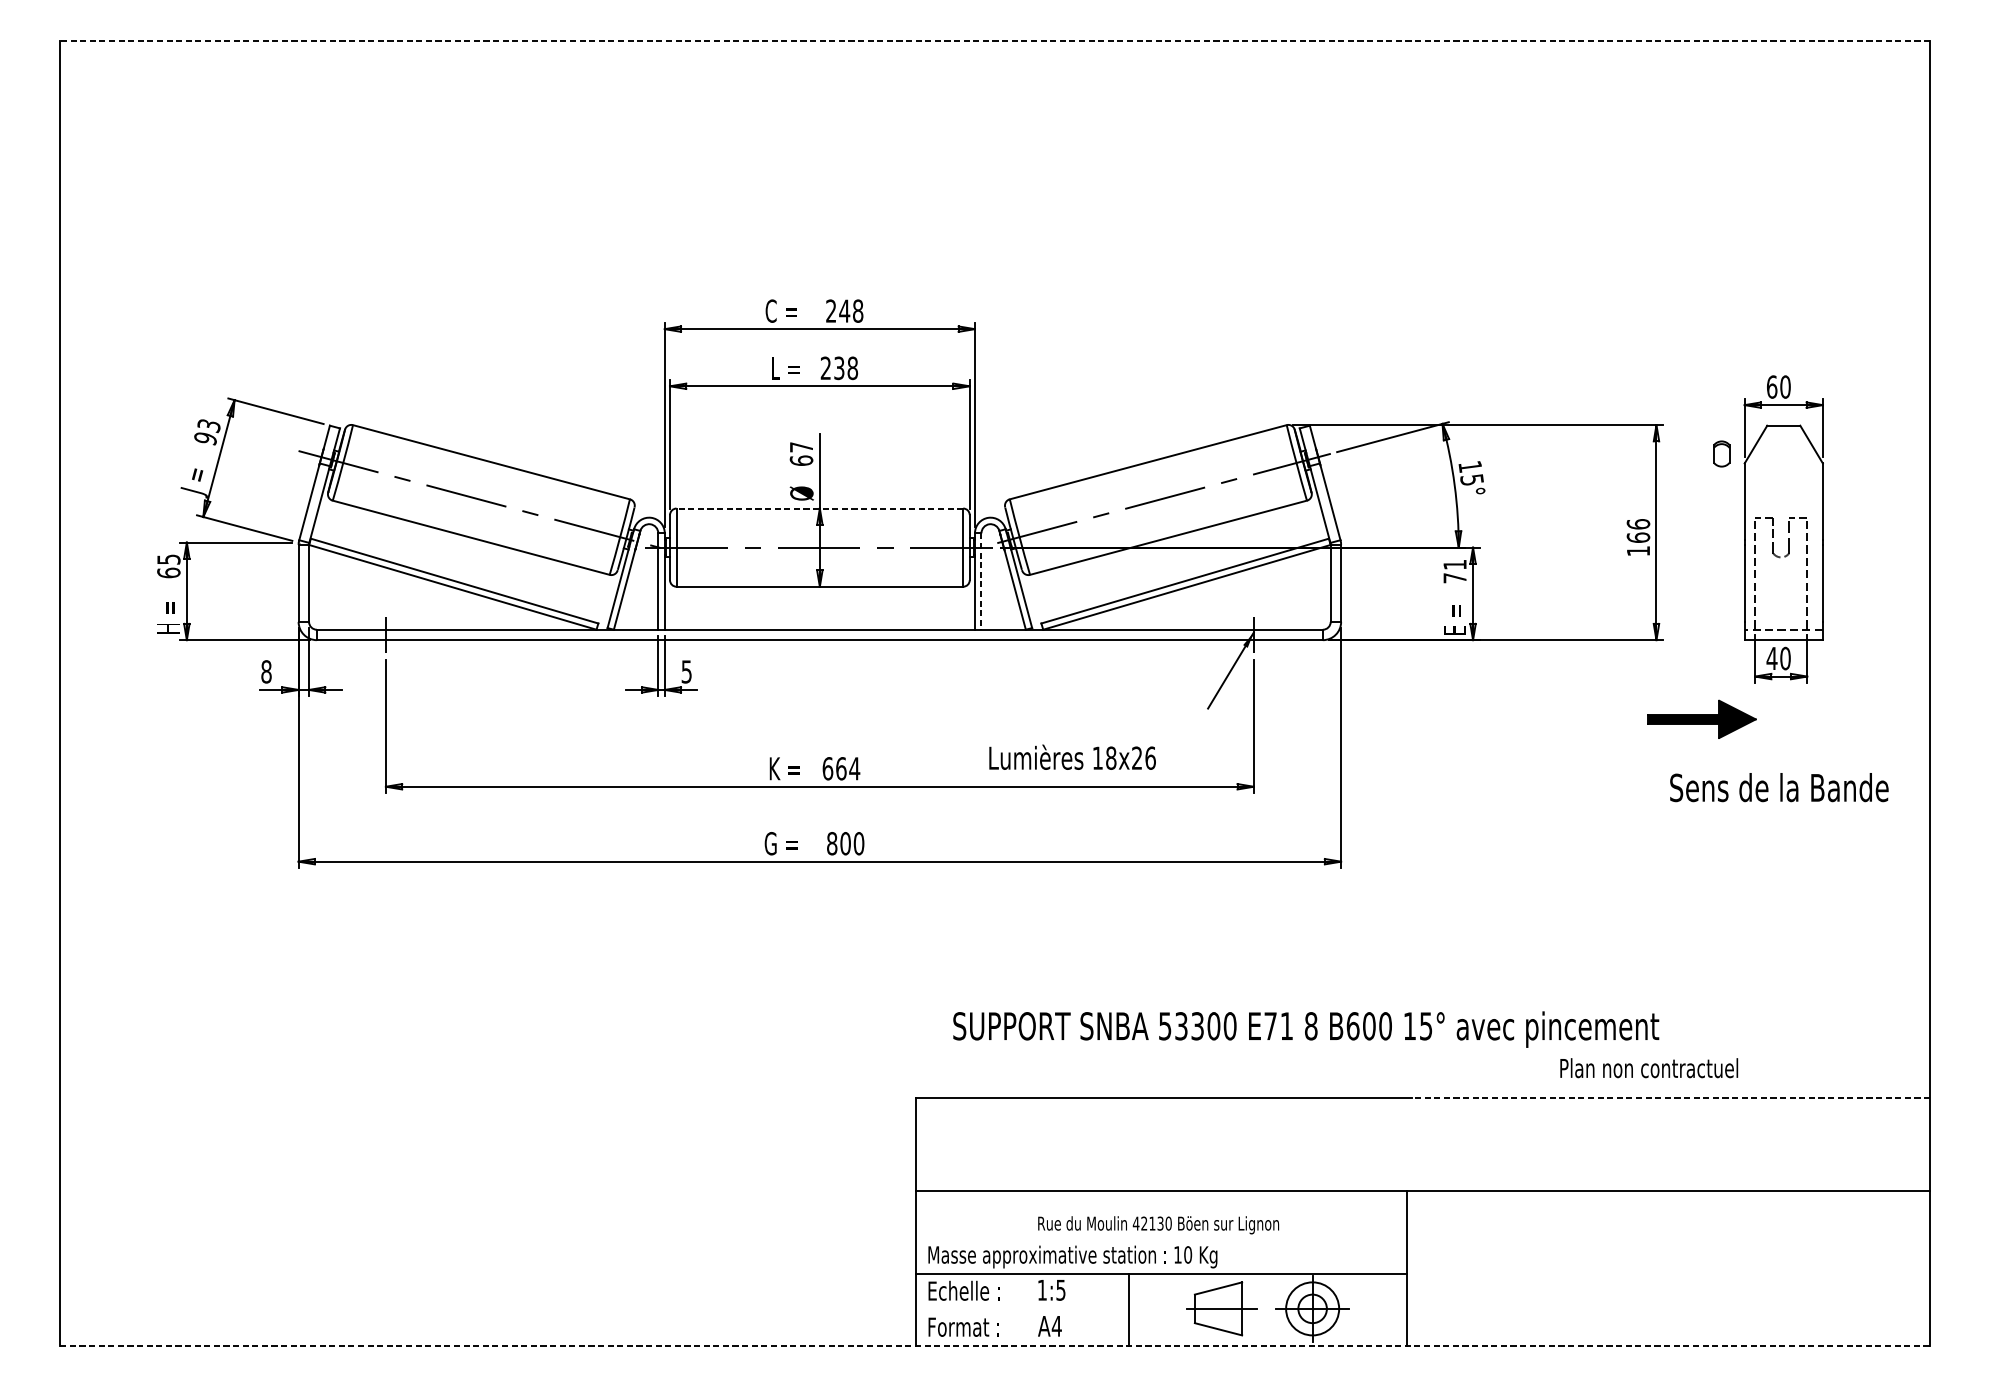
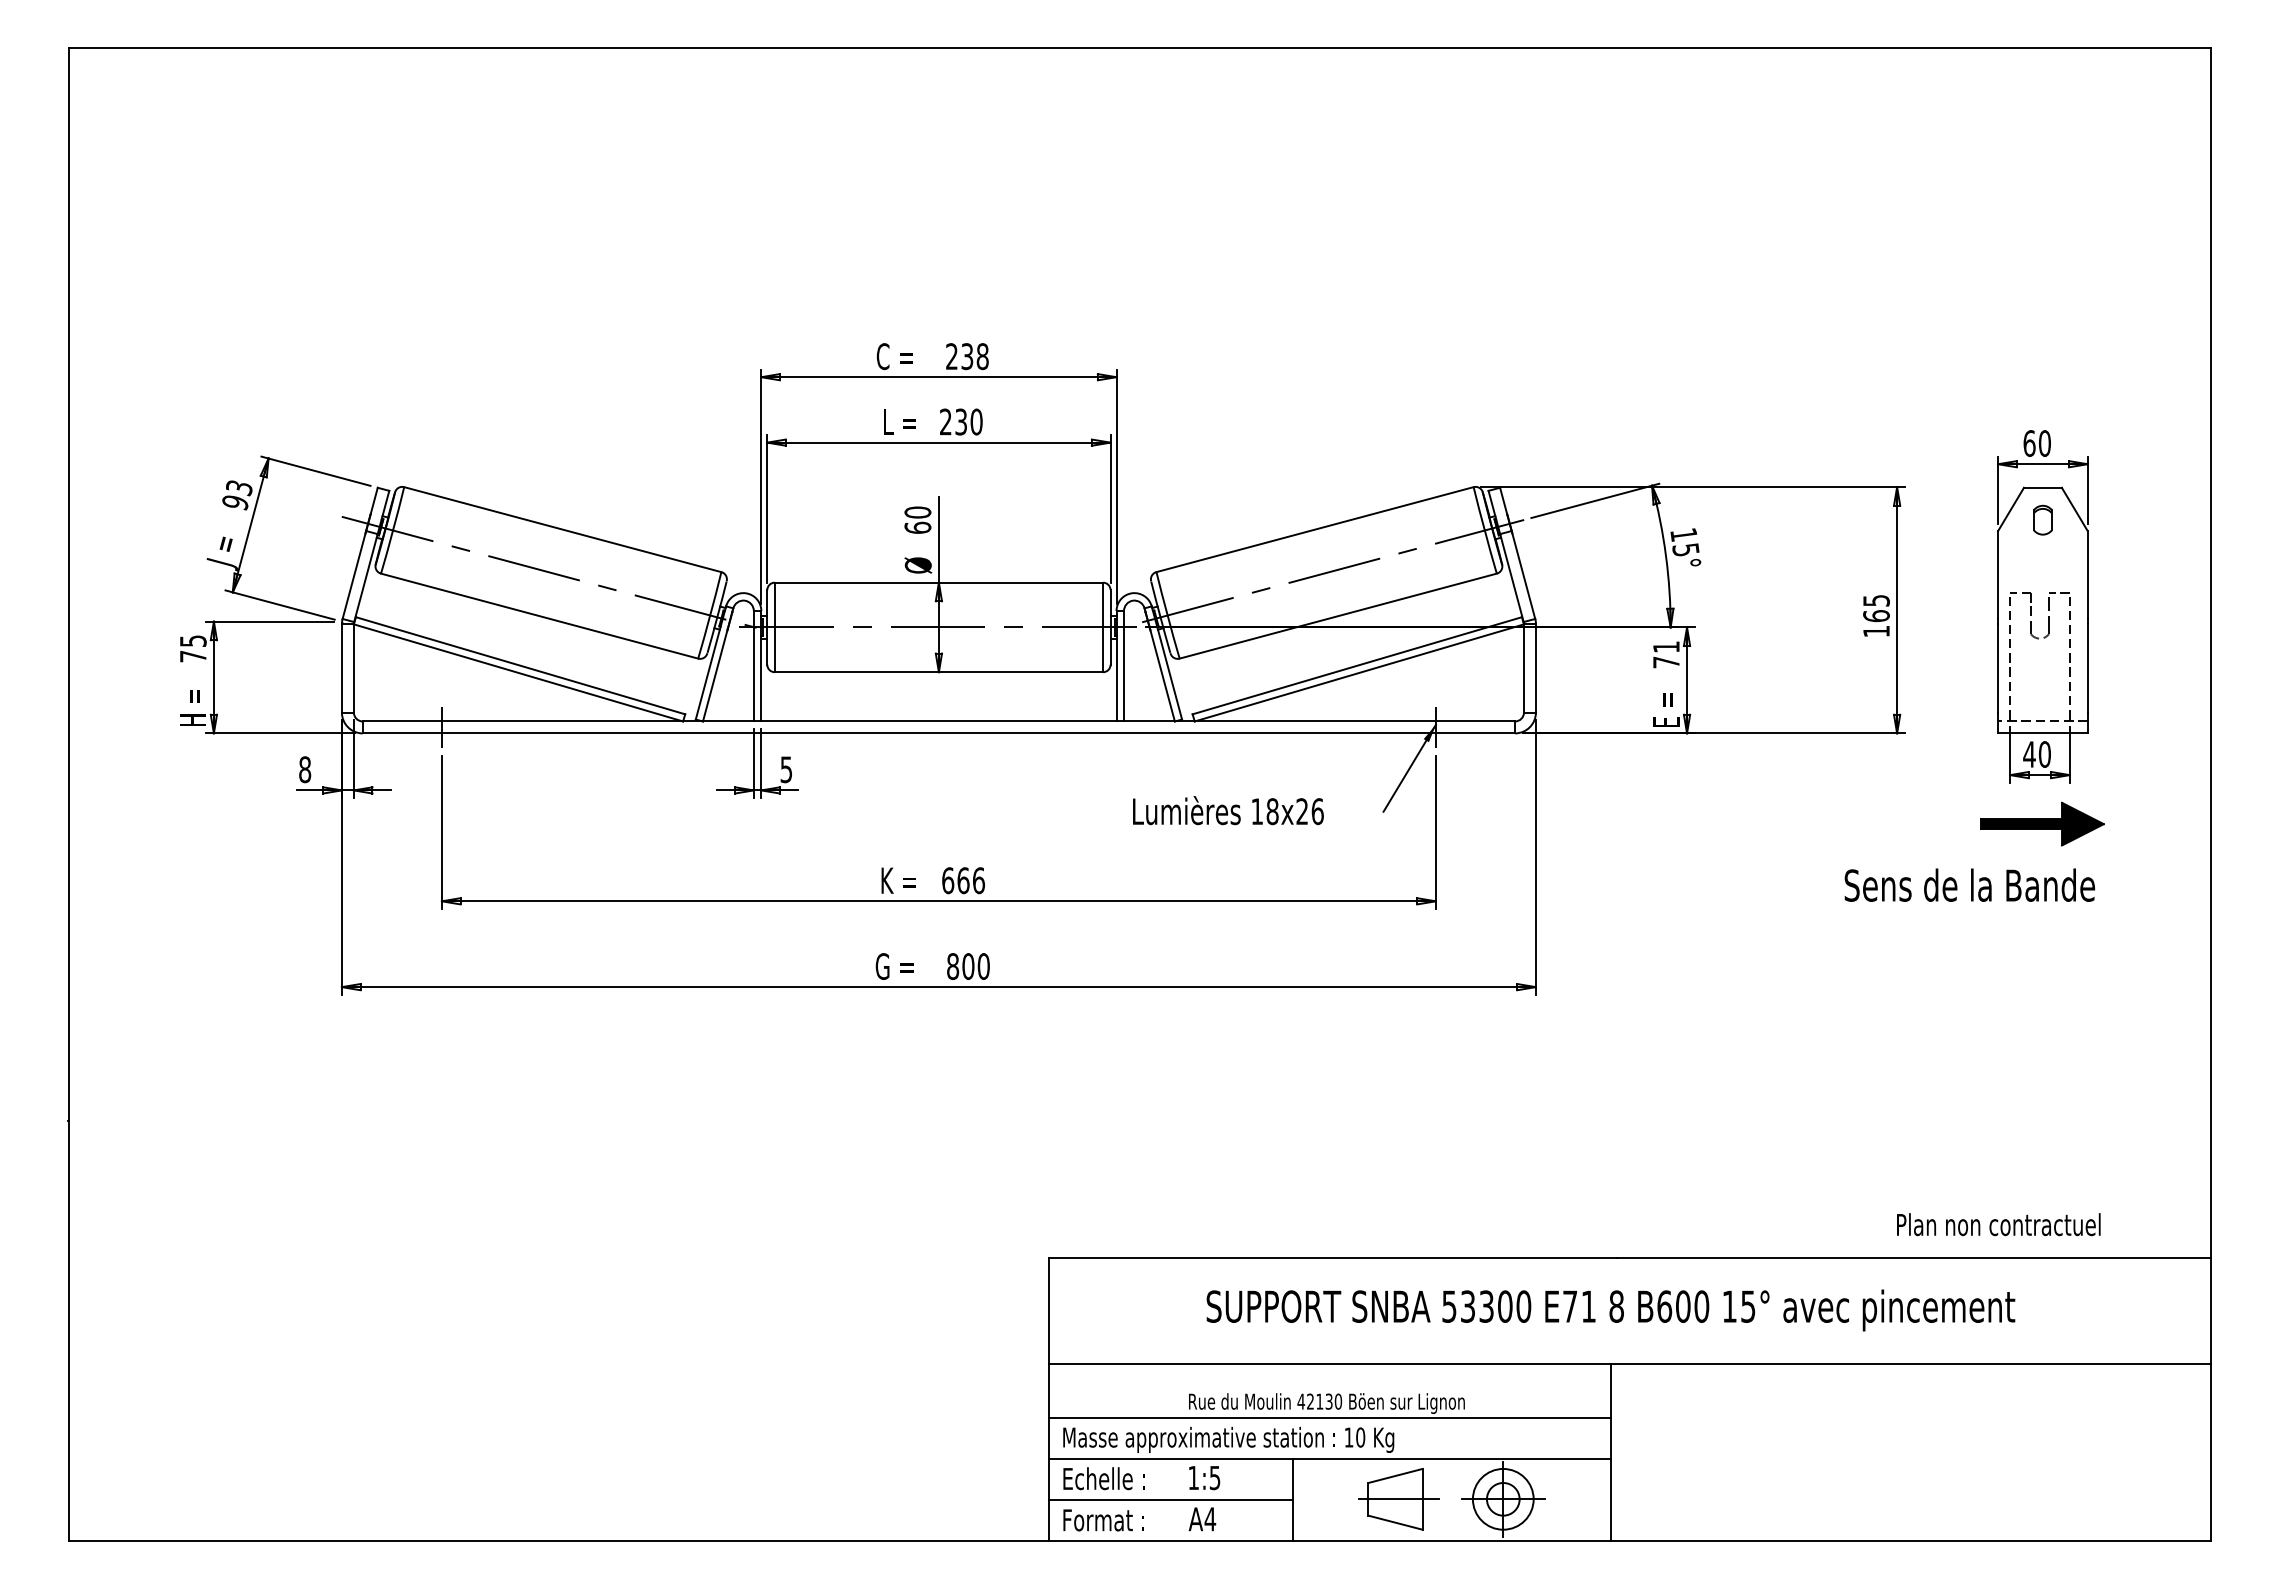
line: (995, 41) -> (1139, 47), dashed -> solid
text: (844, 311) -> (967, 356), 248 -> 238
text: (852, 368) -> (976, 422), 238 -> 230
text: (801, 447) -> (917, 512), 67 -> 60
part: (1721, 453) -> (2042, 519), moved
line: (819, 508) -> (938, 582), dashed -> solid
text: (1638, 524) -> (1876, 600), 166 -> 165
text: (168, 573) -> (192, 656), 65 -> 75
line: (981, 581) -> (1124, 666), dashed -> solid
part: (1702, 718) -> (2042, 823), moved
text: (1072, 757) -> (1228, 810), moved
text: (854, 768) -> (978, 880), 664 -> 666
text: (1779, 786) -> (1969, 884), moved
text: (1305, 1029) -> (1610, 1310), moved
text: (1648, 1068) -> (1998, 1224), moved
line: (1670, 1097) -> (1913, 1257), dashed -> solid
line: (1161, 1238) -> (1330, 1418), added
line: (1022, 1309) -> (1170, 1500), added
line: (995, 1345) -> (1139, 1541), dashed -> solid

